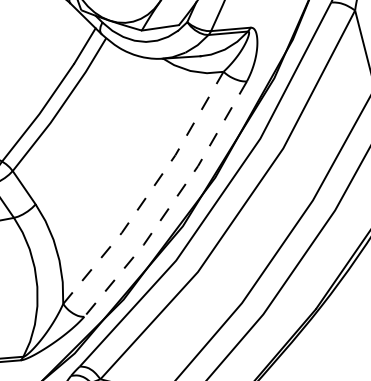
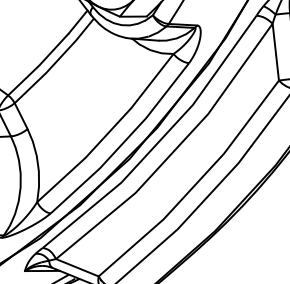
line: (149, 191) -> (109, 131), dashed -> solid
line: (172, 204) -> (124, 142), dashed -> solid

